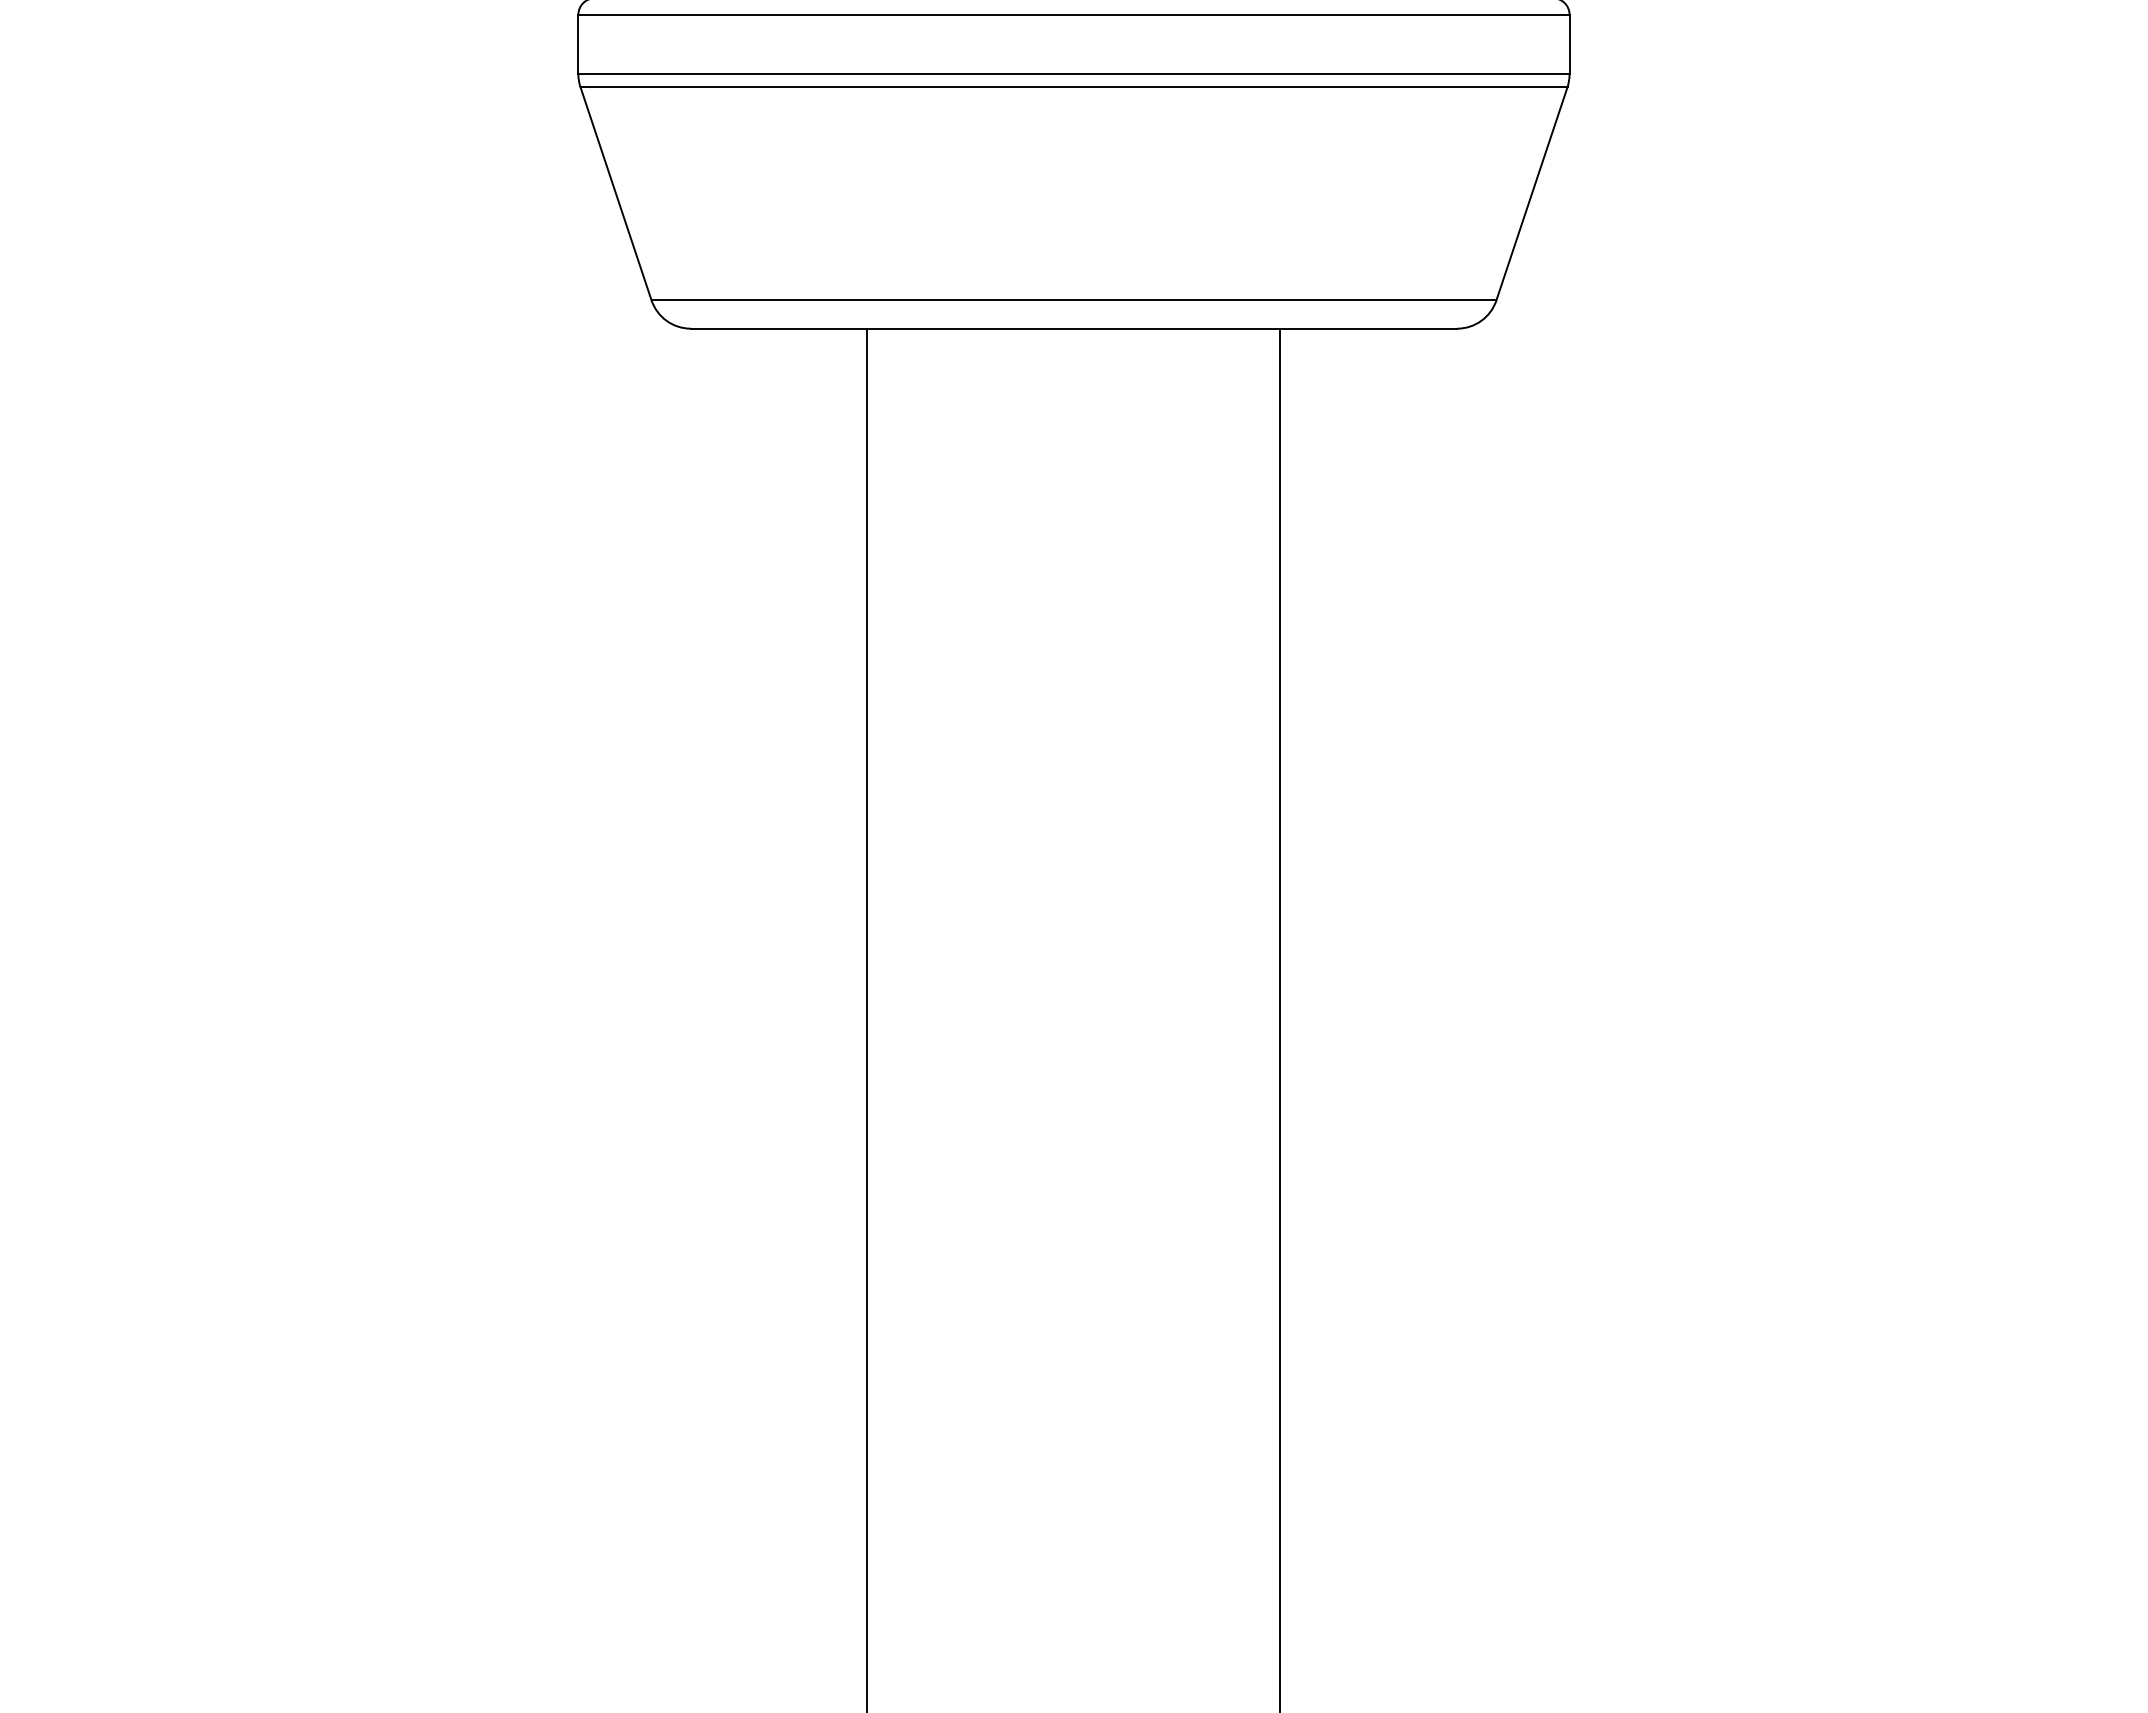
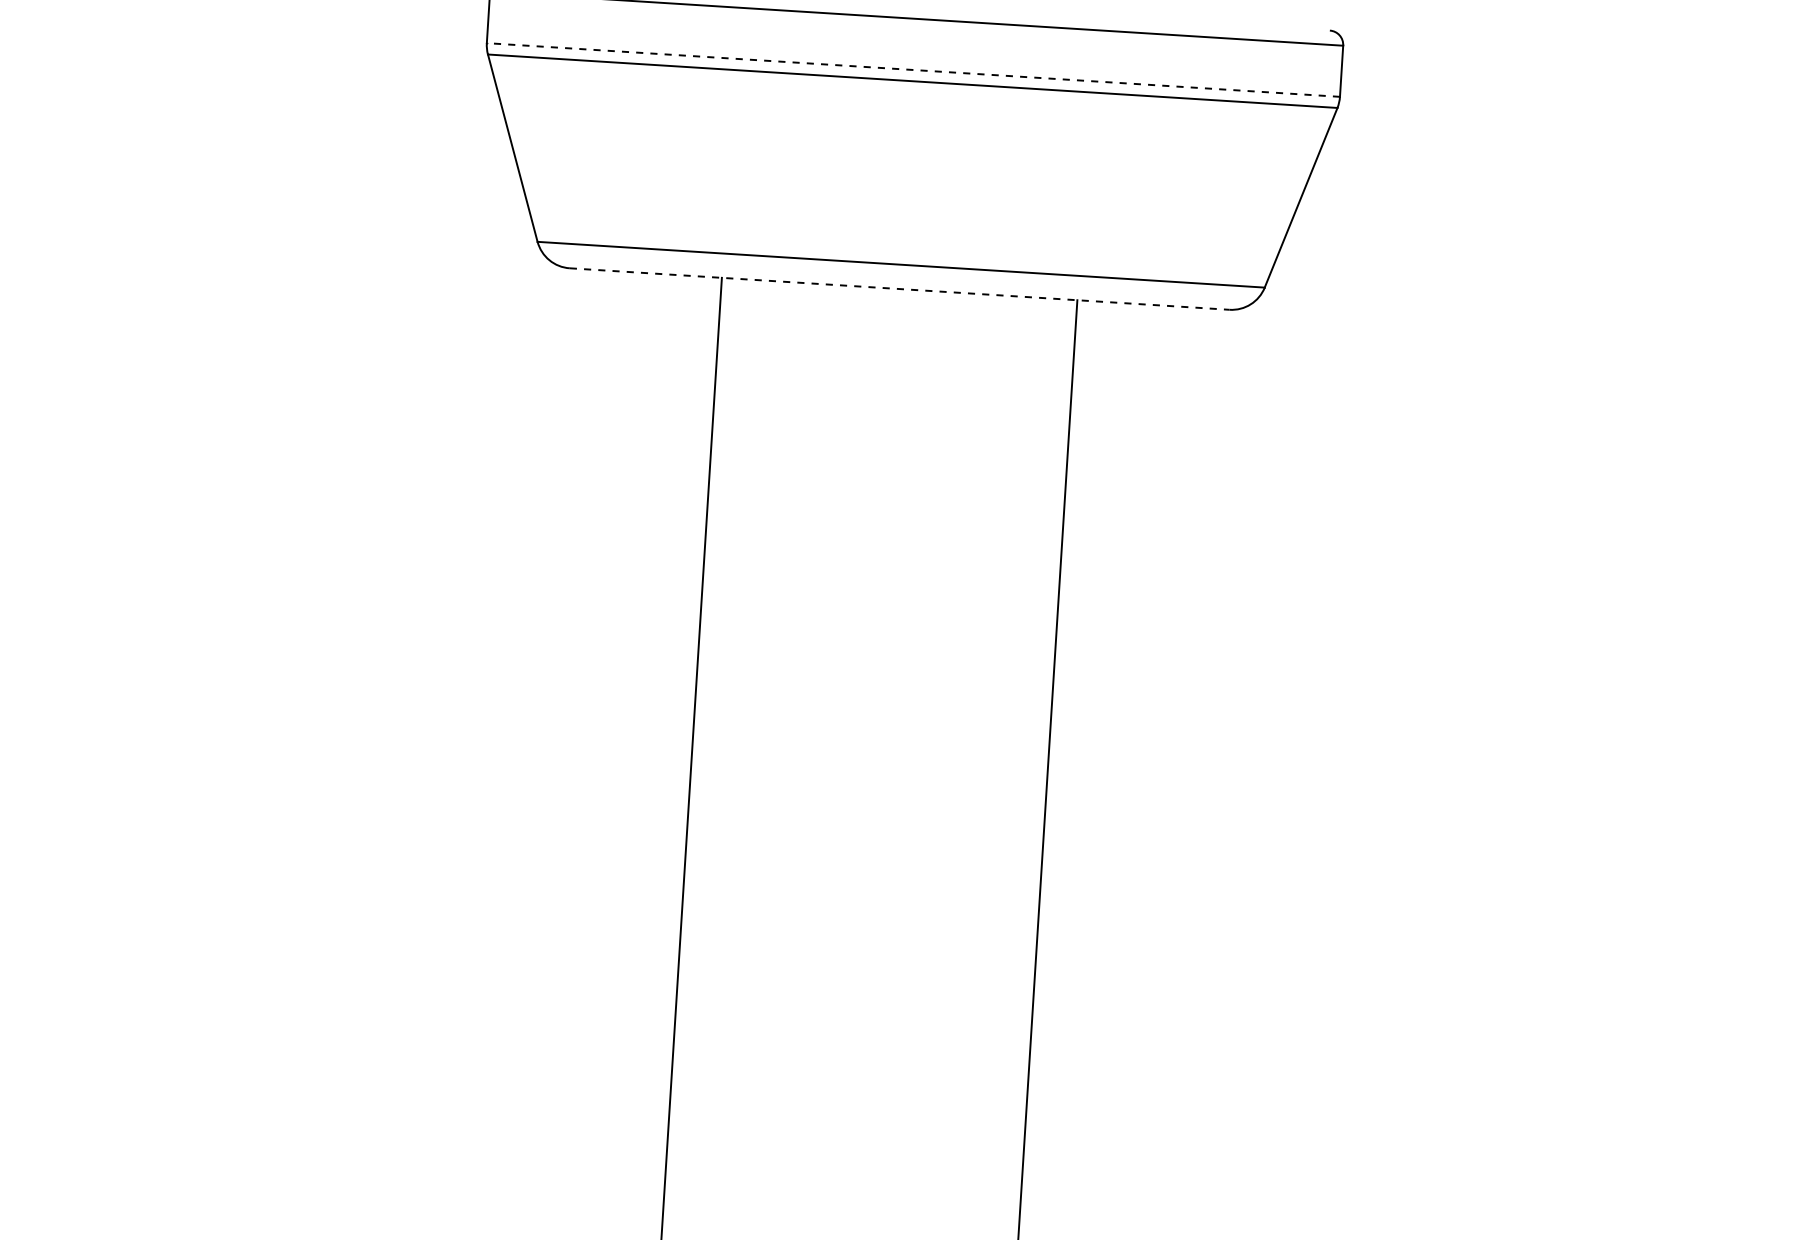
line: (1073, 74) -> (912, 70), solid -> dashed
line: (1074, 328) -> (900, 288), solid -> dashed

